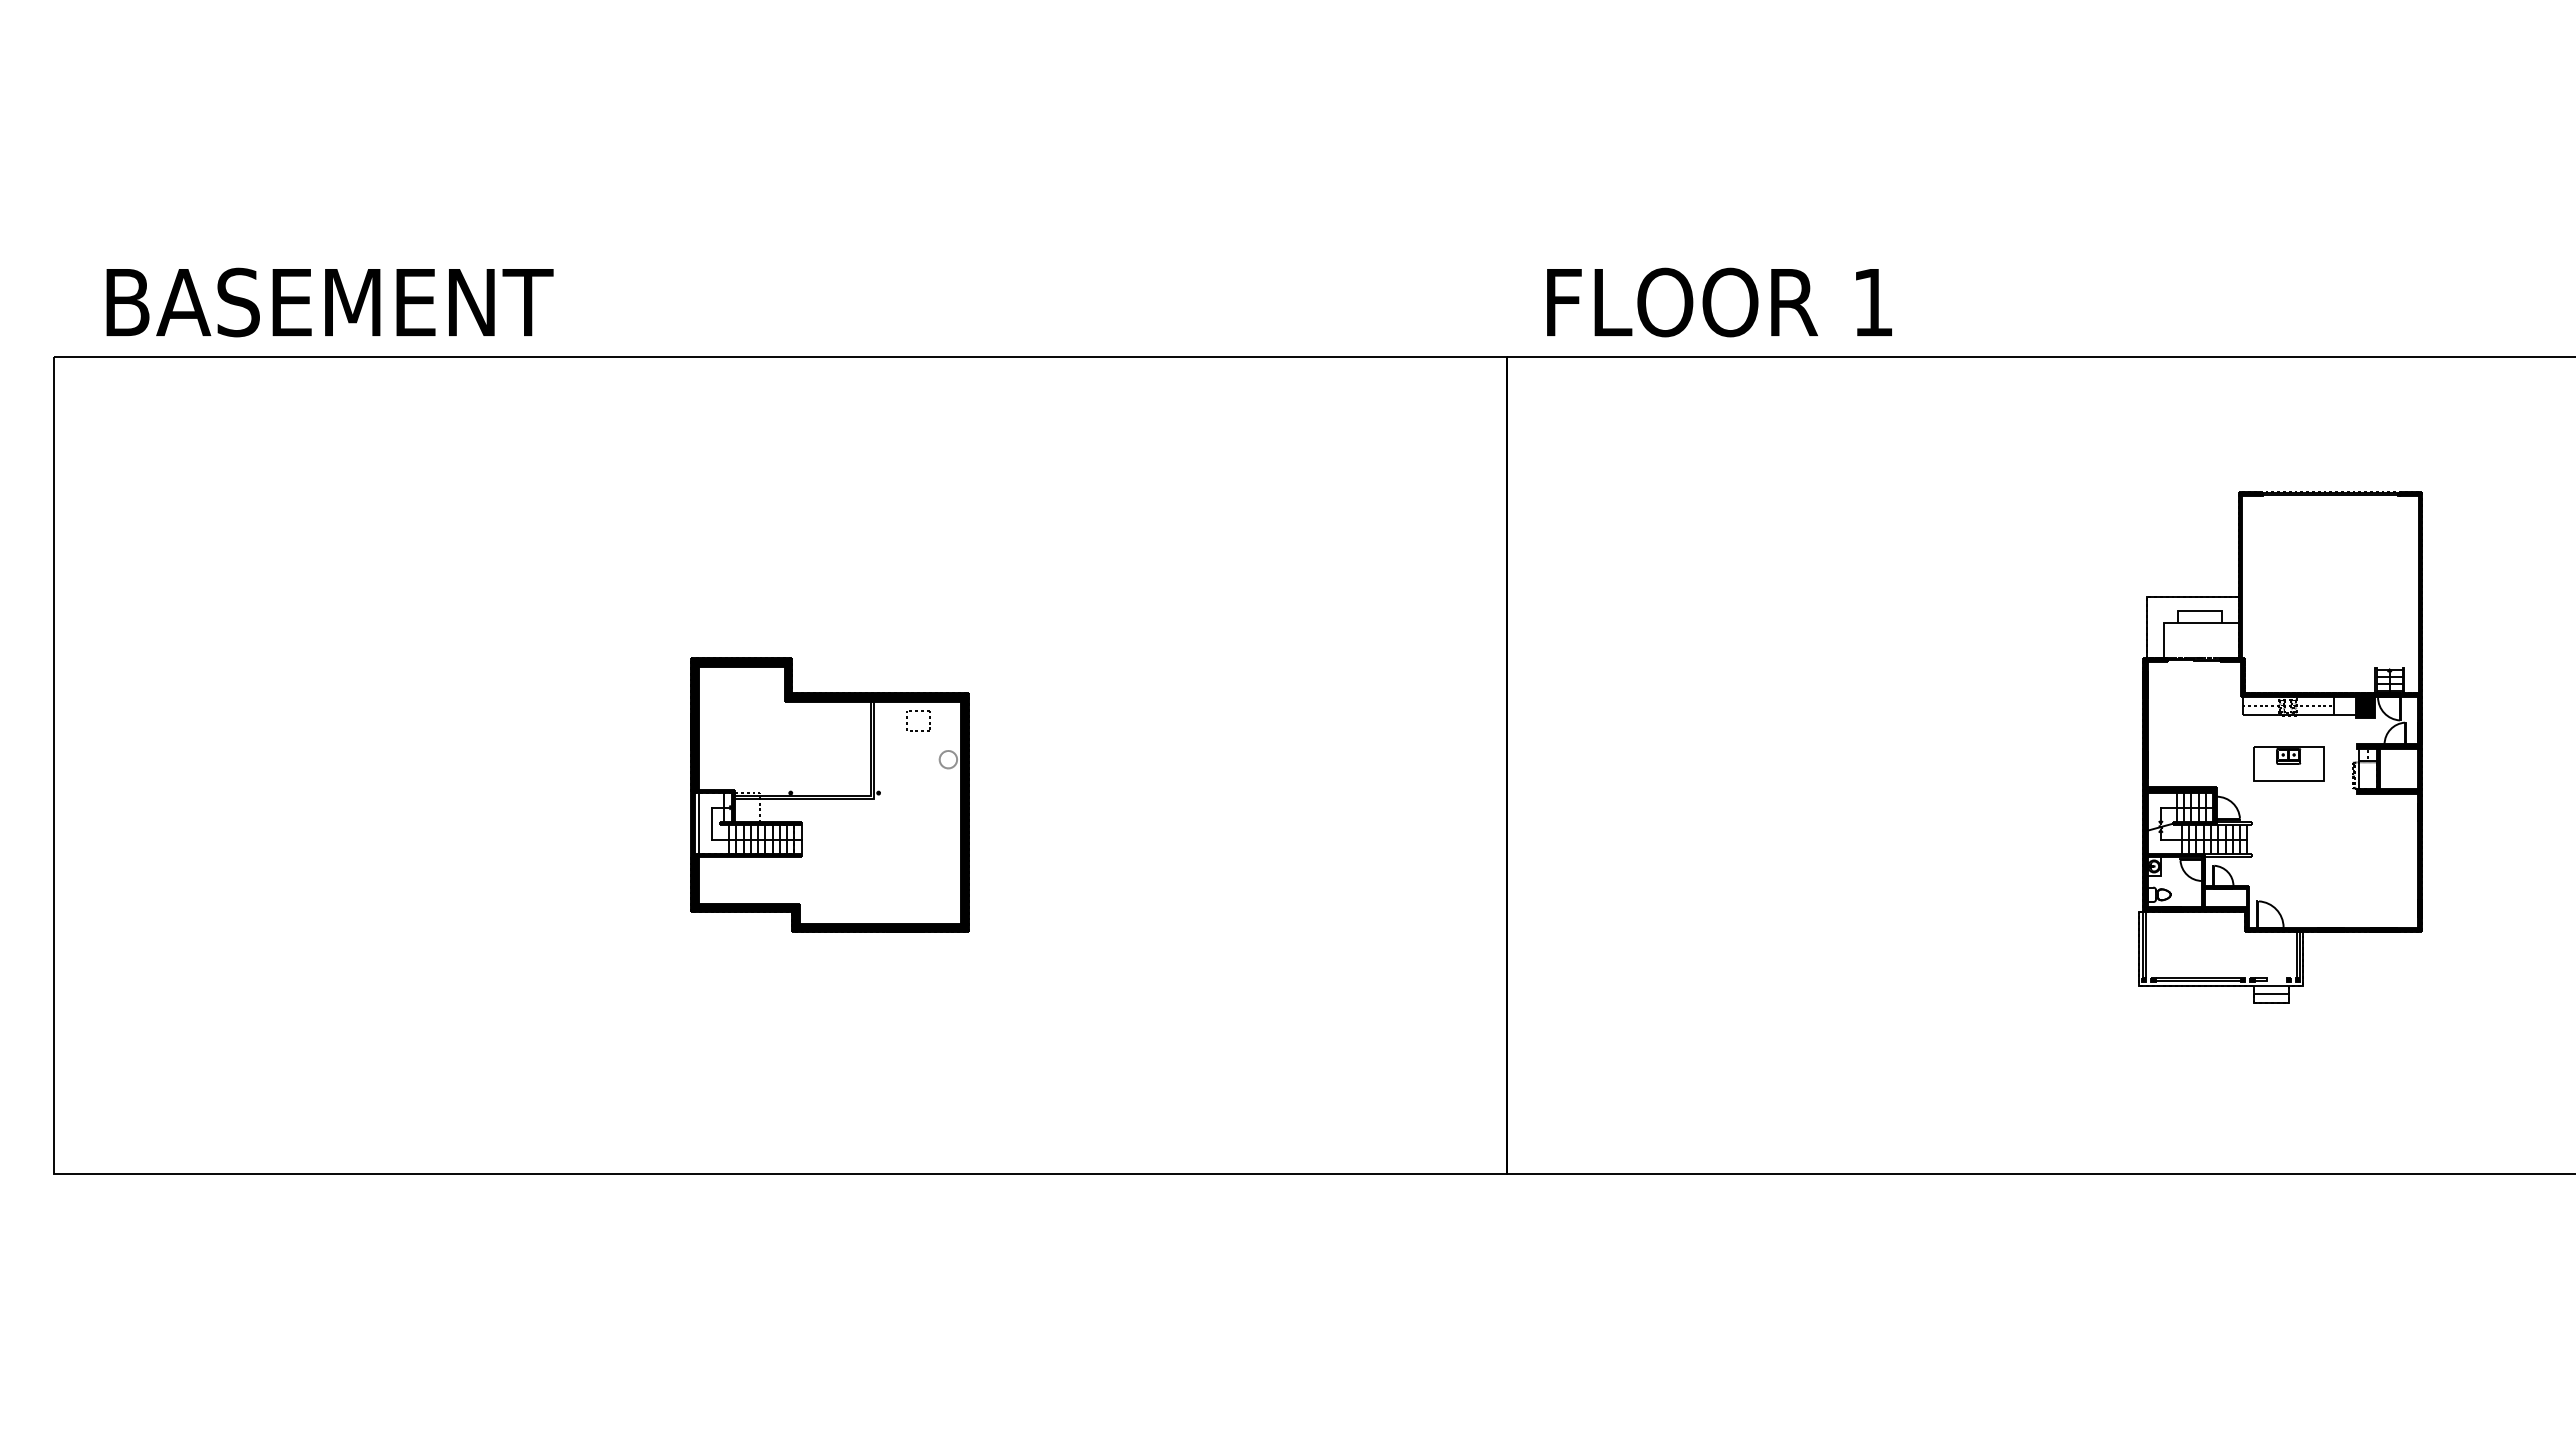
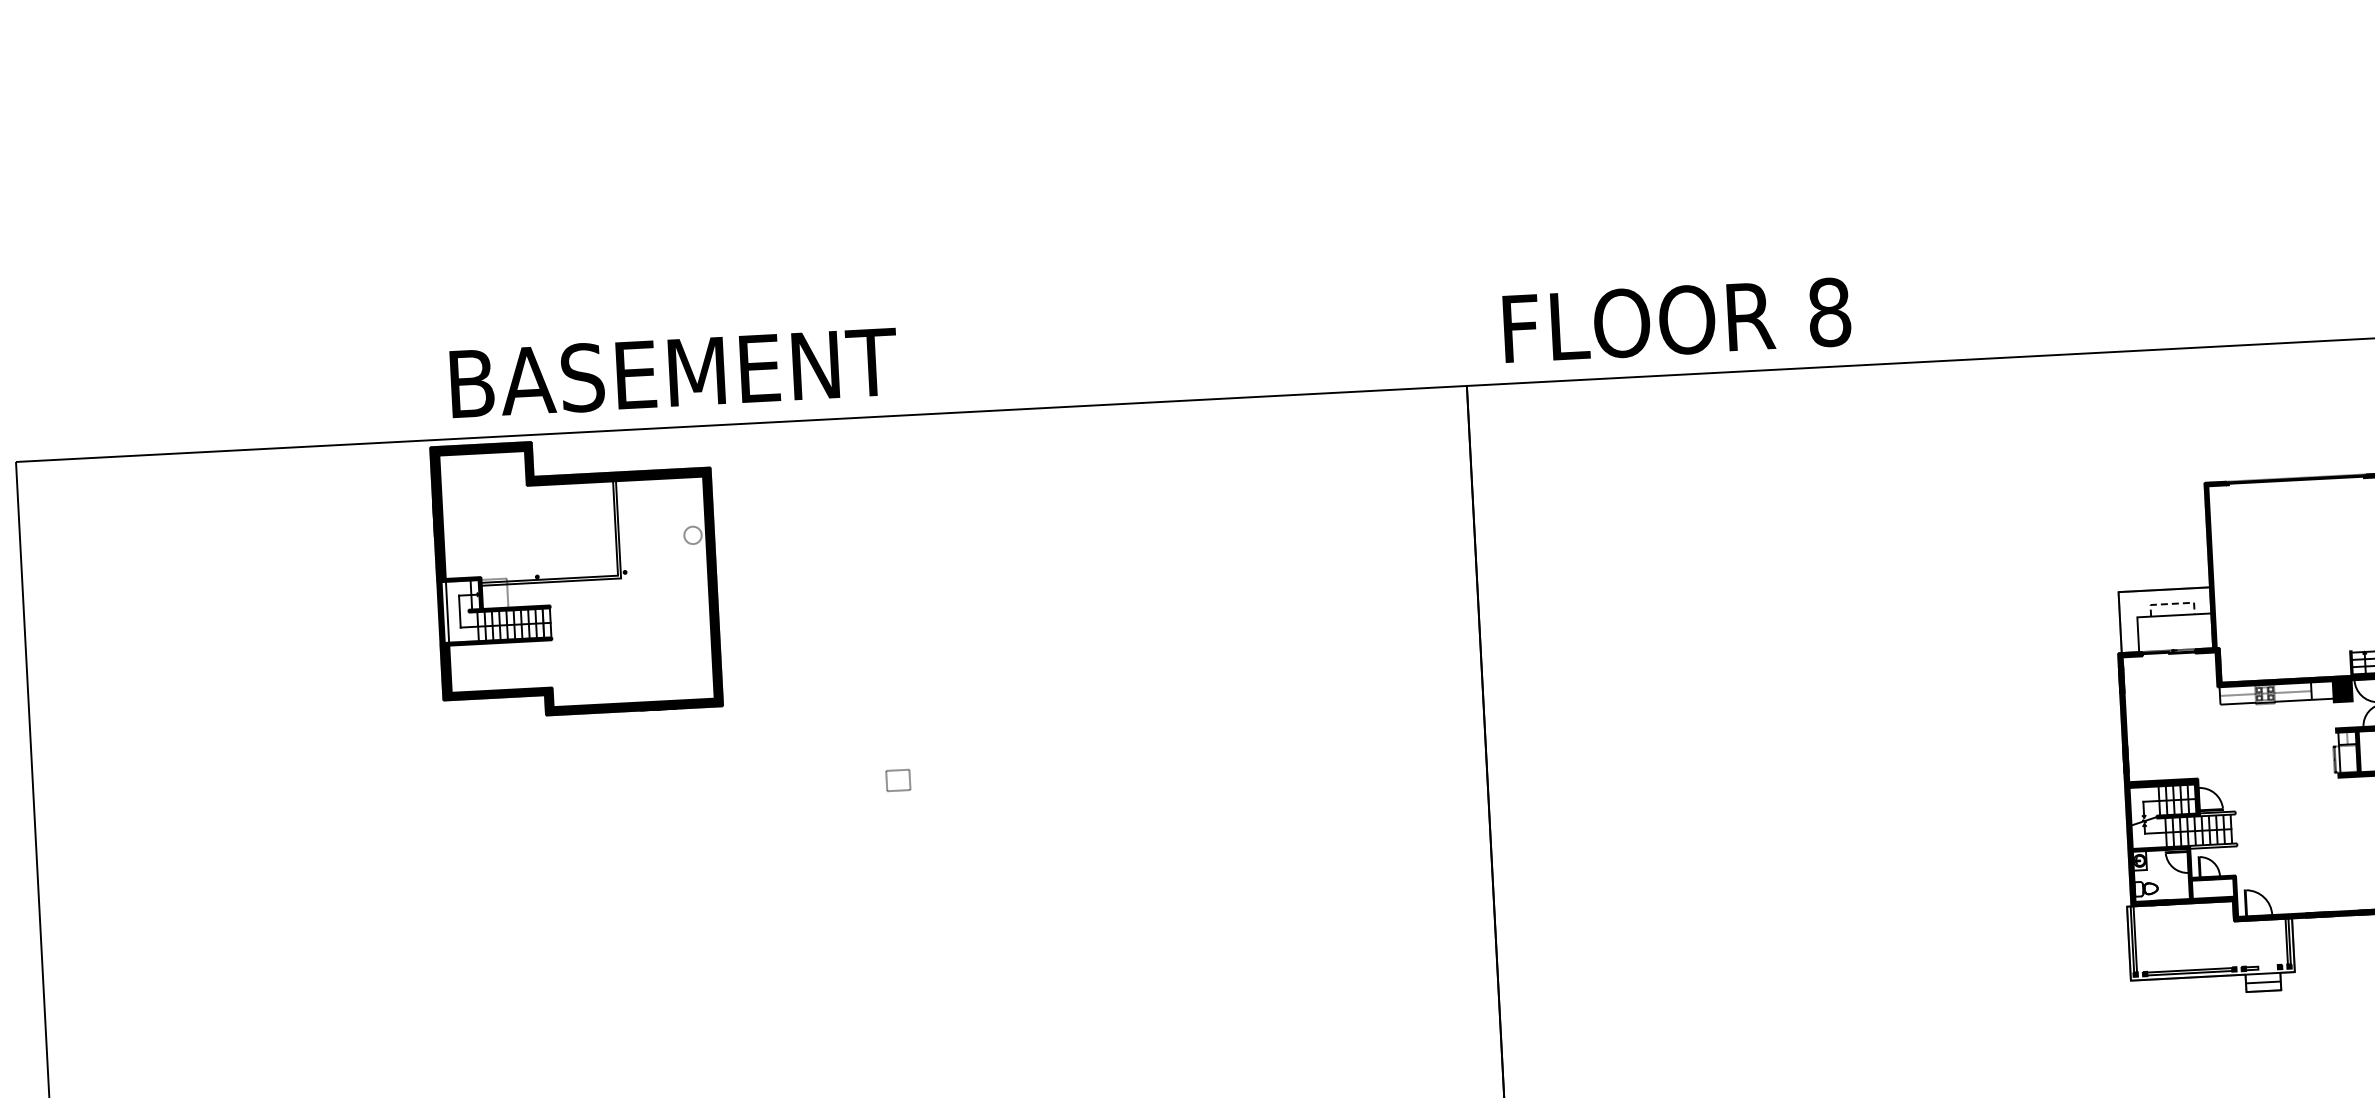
text: (329, 302) -> (673, 372), moved
text: (1872, 302) -> (1828, 312), 1 -> 8
line: (2200, 611) -> (2172, 603), solid -> dashed
part: (2288, 763) -> (2268, 751), removed
part: (829, 794) -> (576, 576), moved

